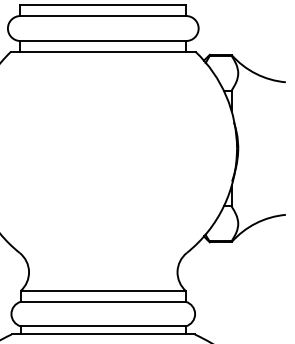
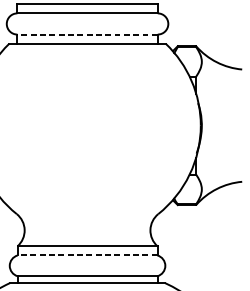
line: (103, 41) -> (87, 34), solid -> dashed
line: (103, 301) -> (87, 255), solid -> dashed

